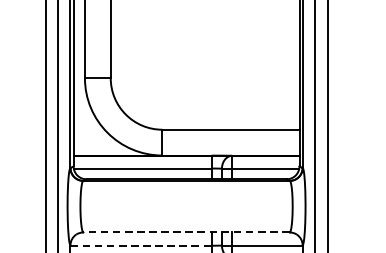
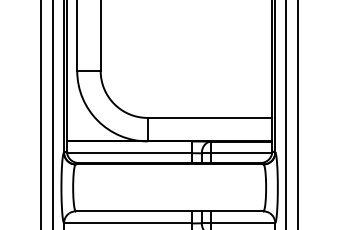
line: (186, 232) -> (169, 211), dashed -> solid
line: (141, 245) -> (128, 223), dashed -> solid

